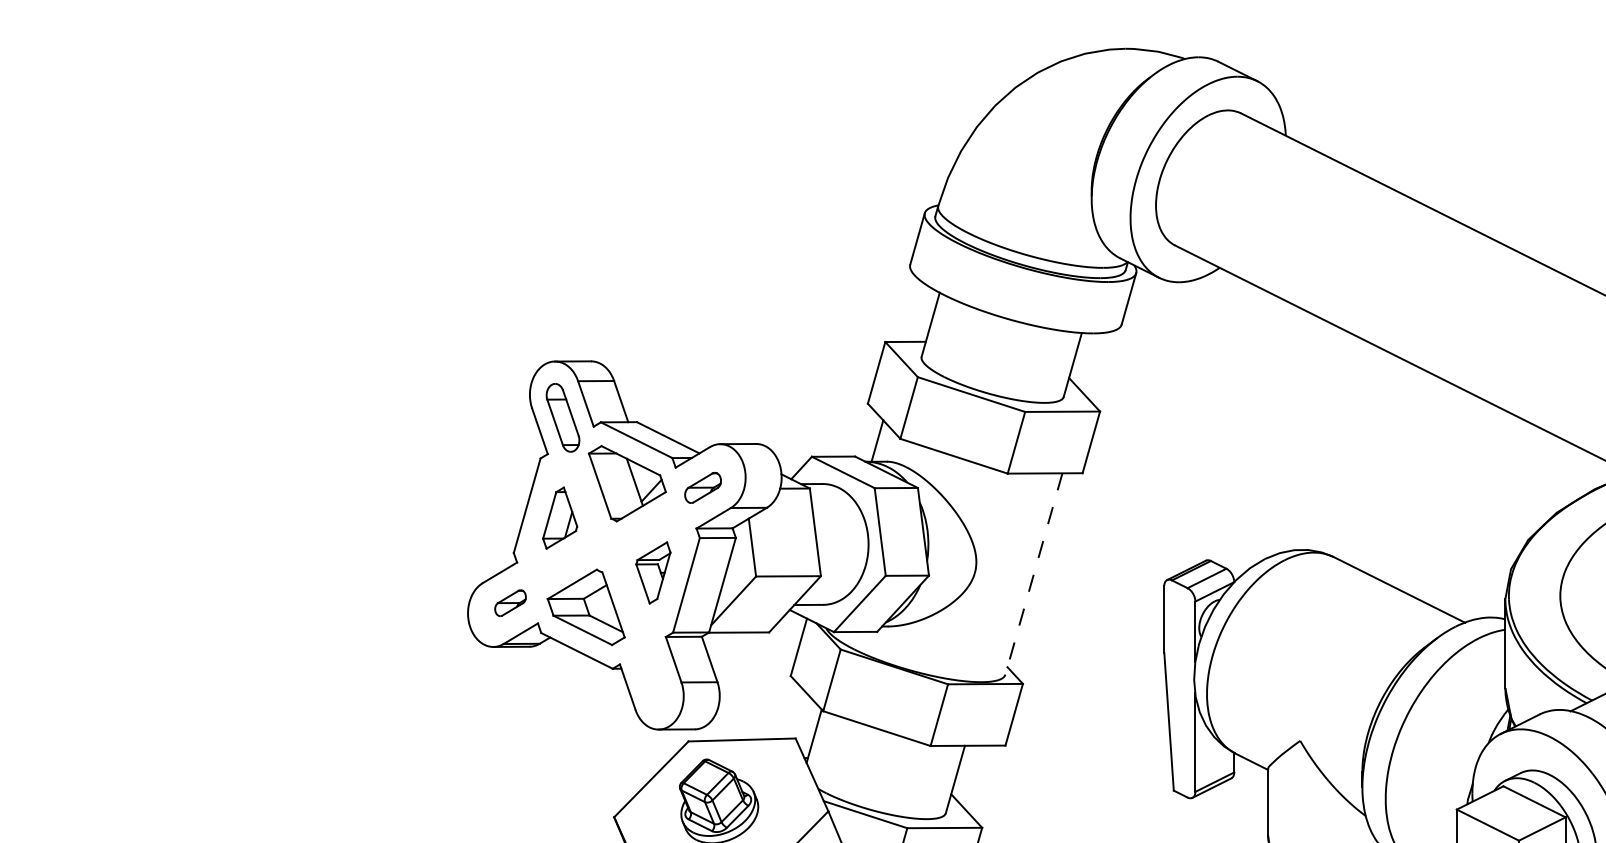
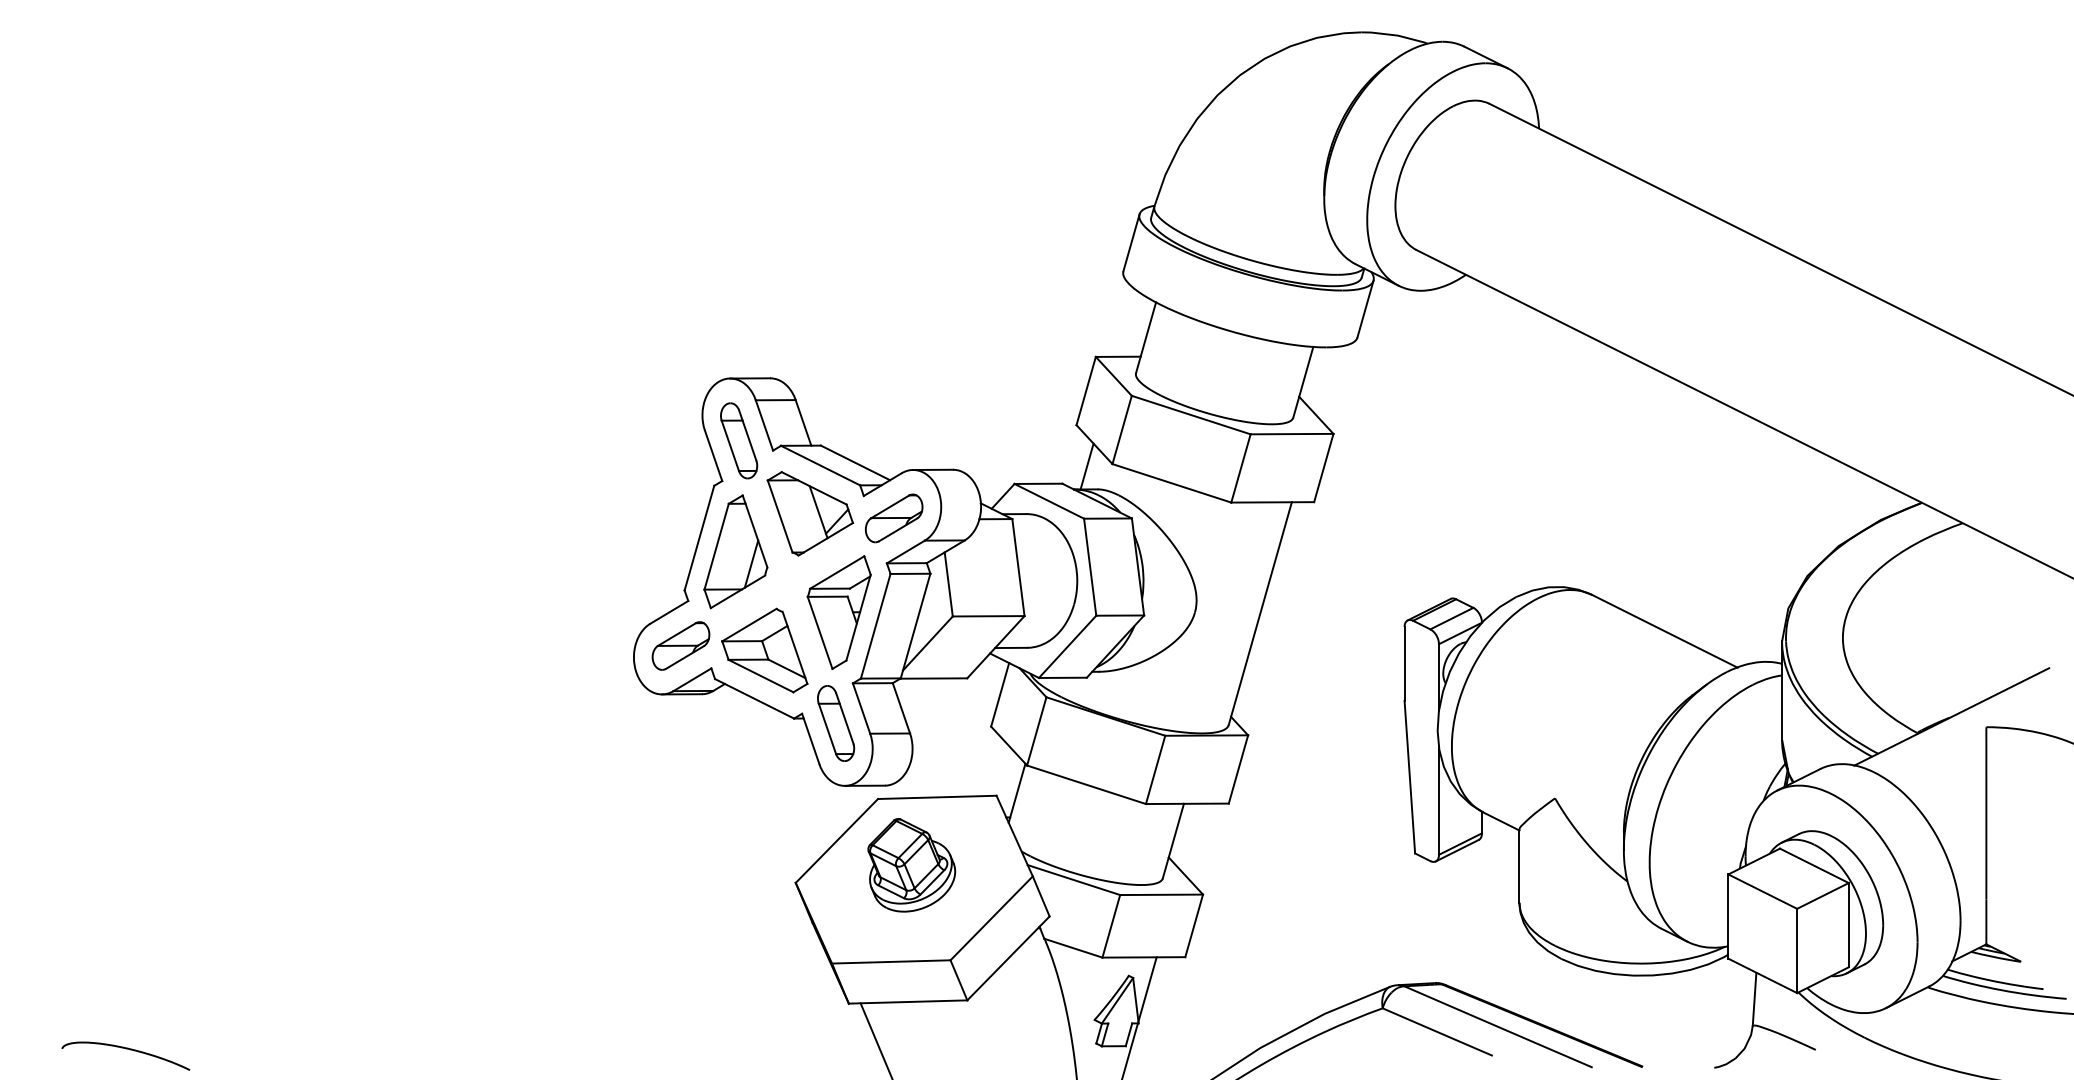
part: (702, 488) -> (893, 518), size x1.43
part: (559, 517) -> (735, 551), size x1.67
part: (652, 572) -> (838, 612), size x1.67
line: (1034, 573) -> (1260, 613), dashed -> solid
part: (510, 602) -> (680, 645), size x1.67
part: (651, 673) -> (836, 723), added

